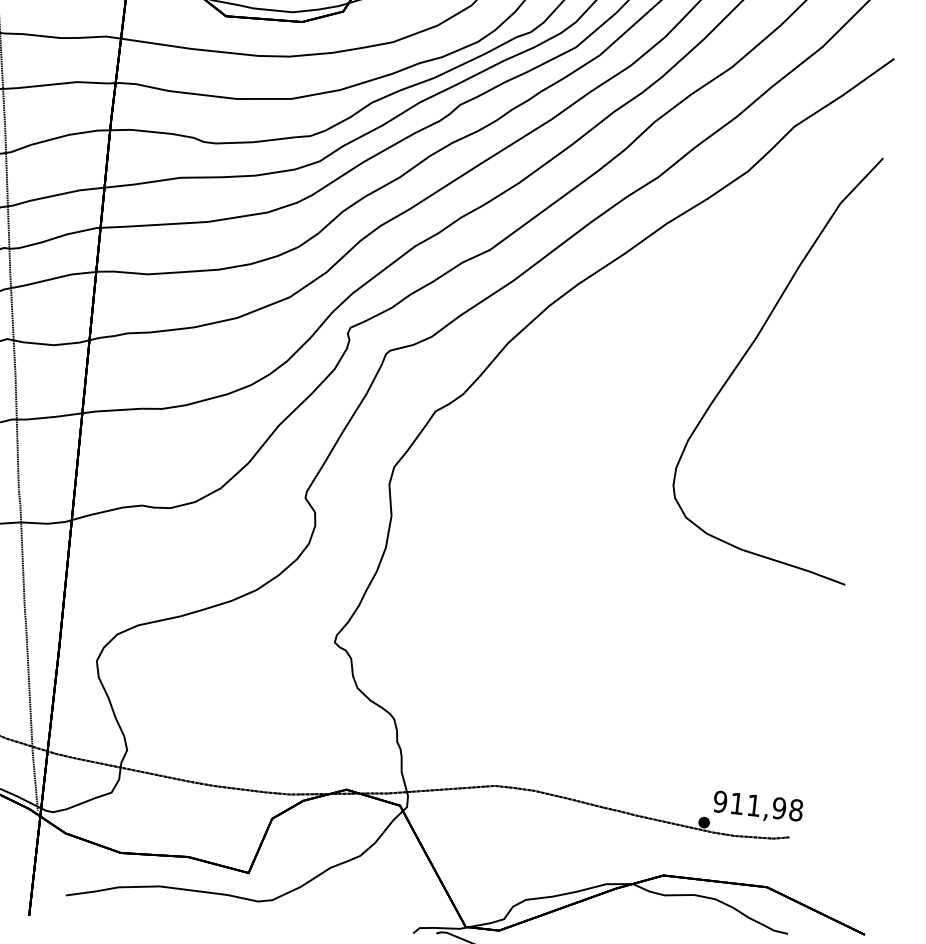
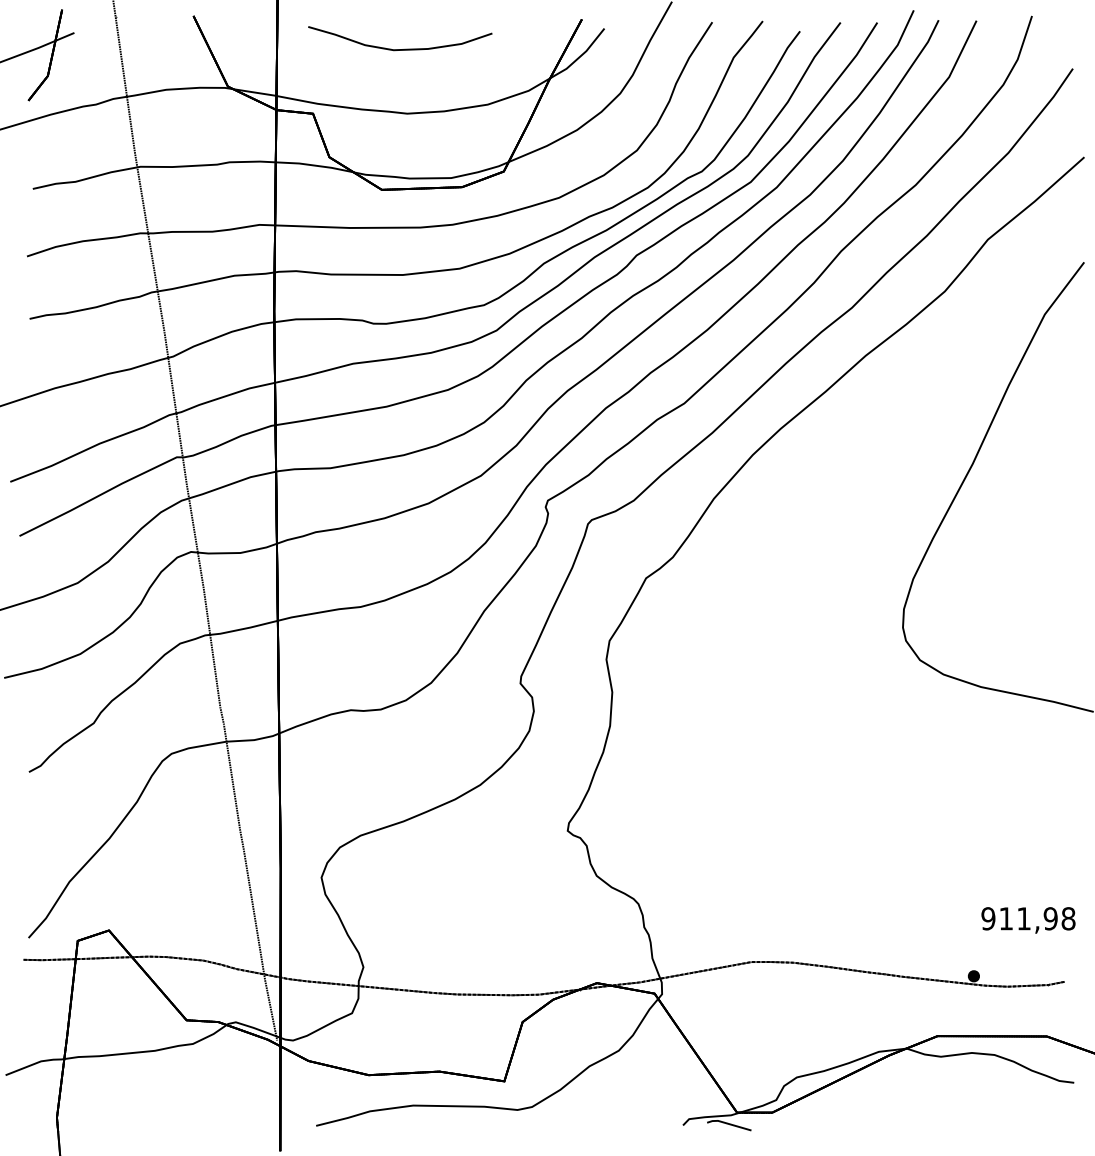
text: (758, 807) -> (1028, 920), moved

